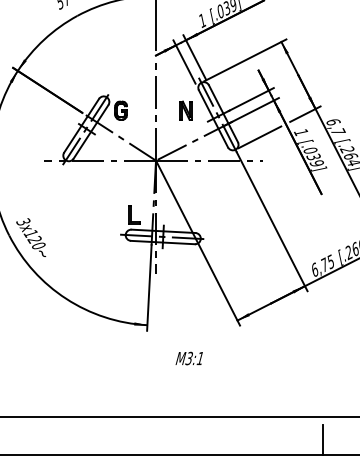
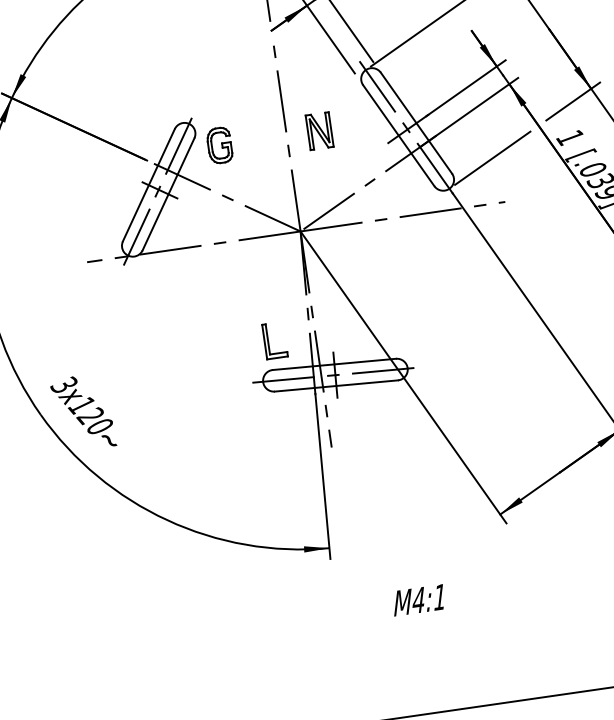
part: (185, 110) -> (318, 131), moved
text: (188, 358) -> (417, 600), M3:1 -> M4:1

